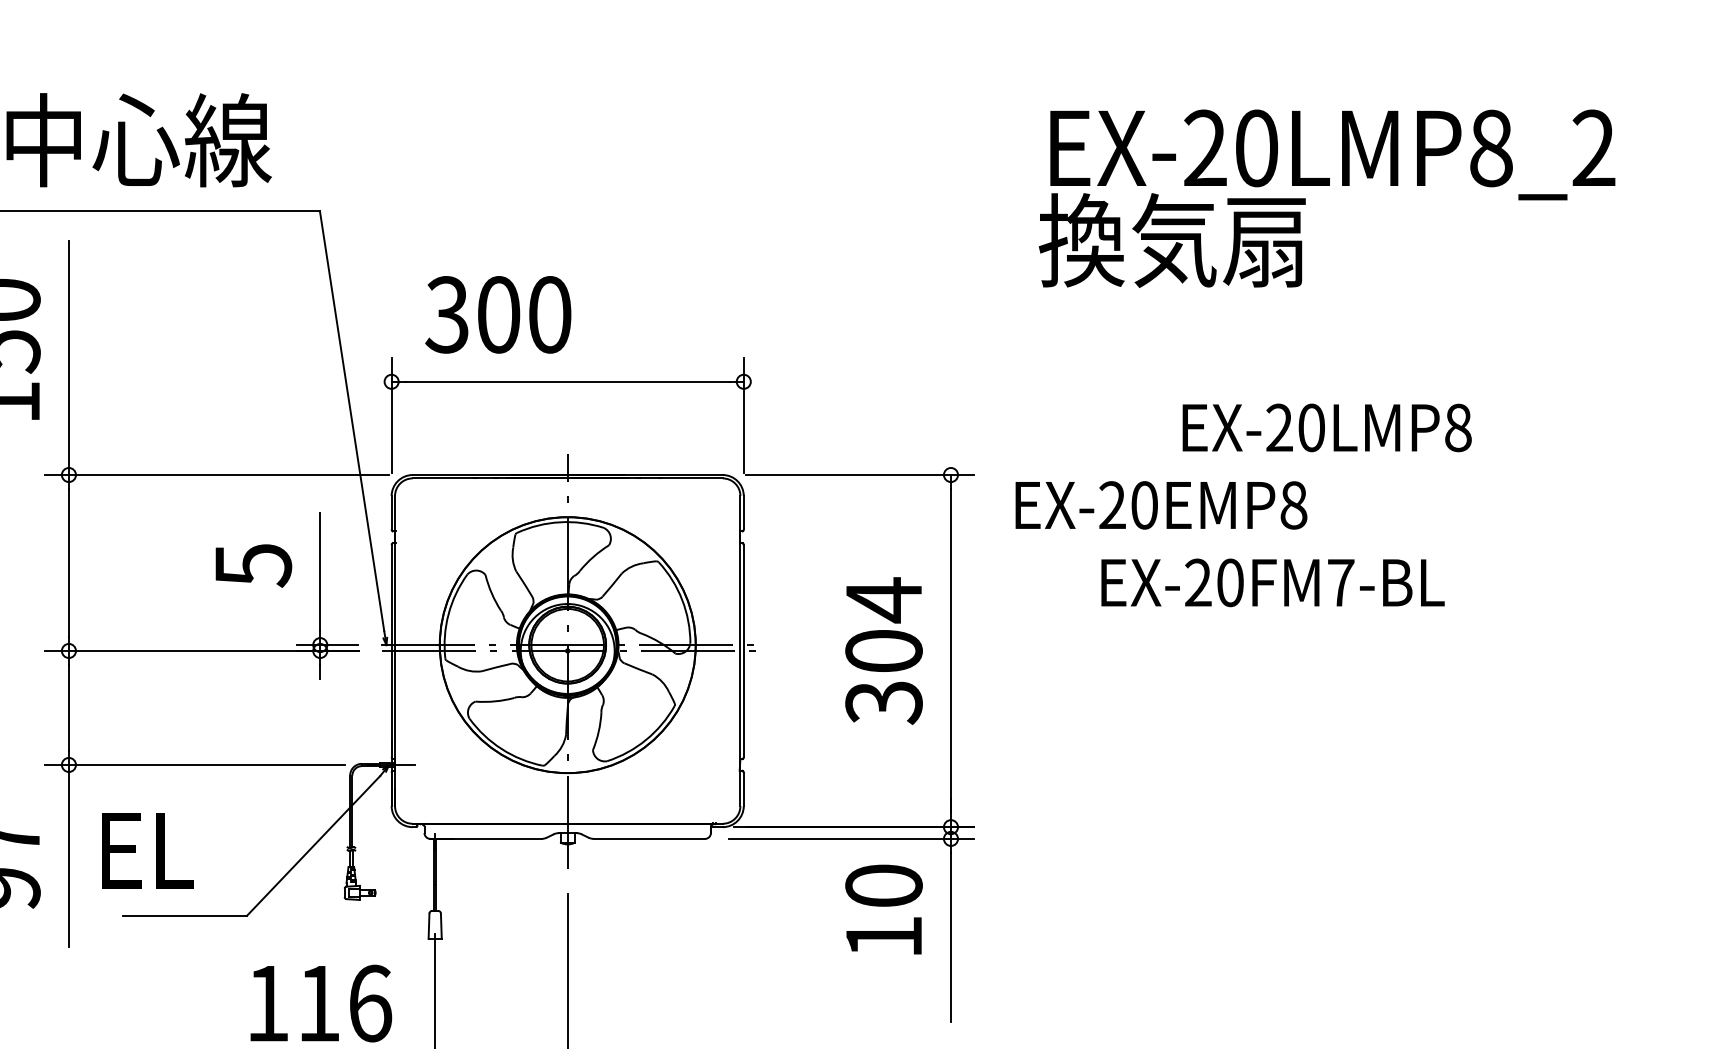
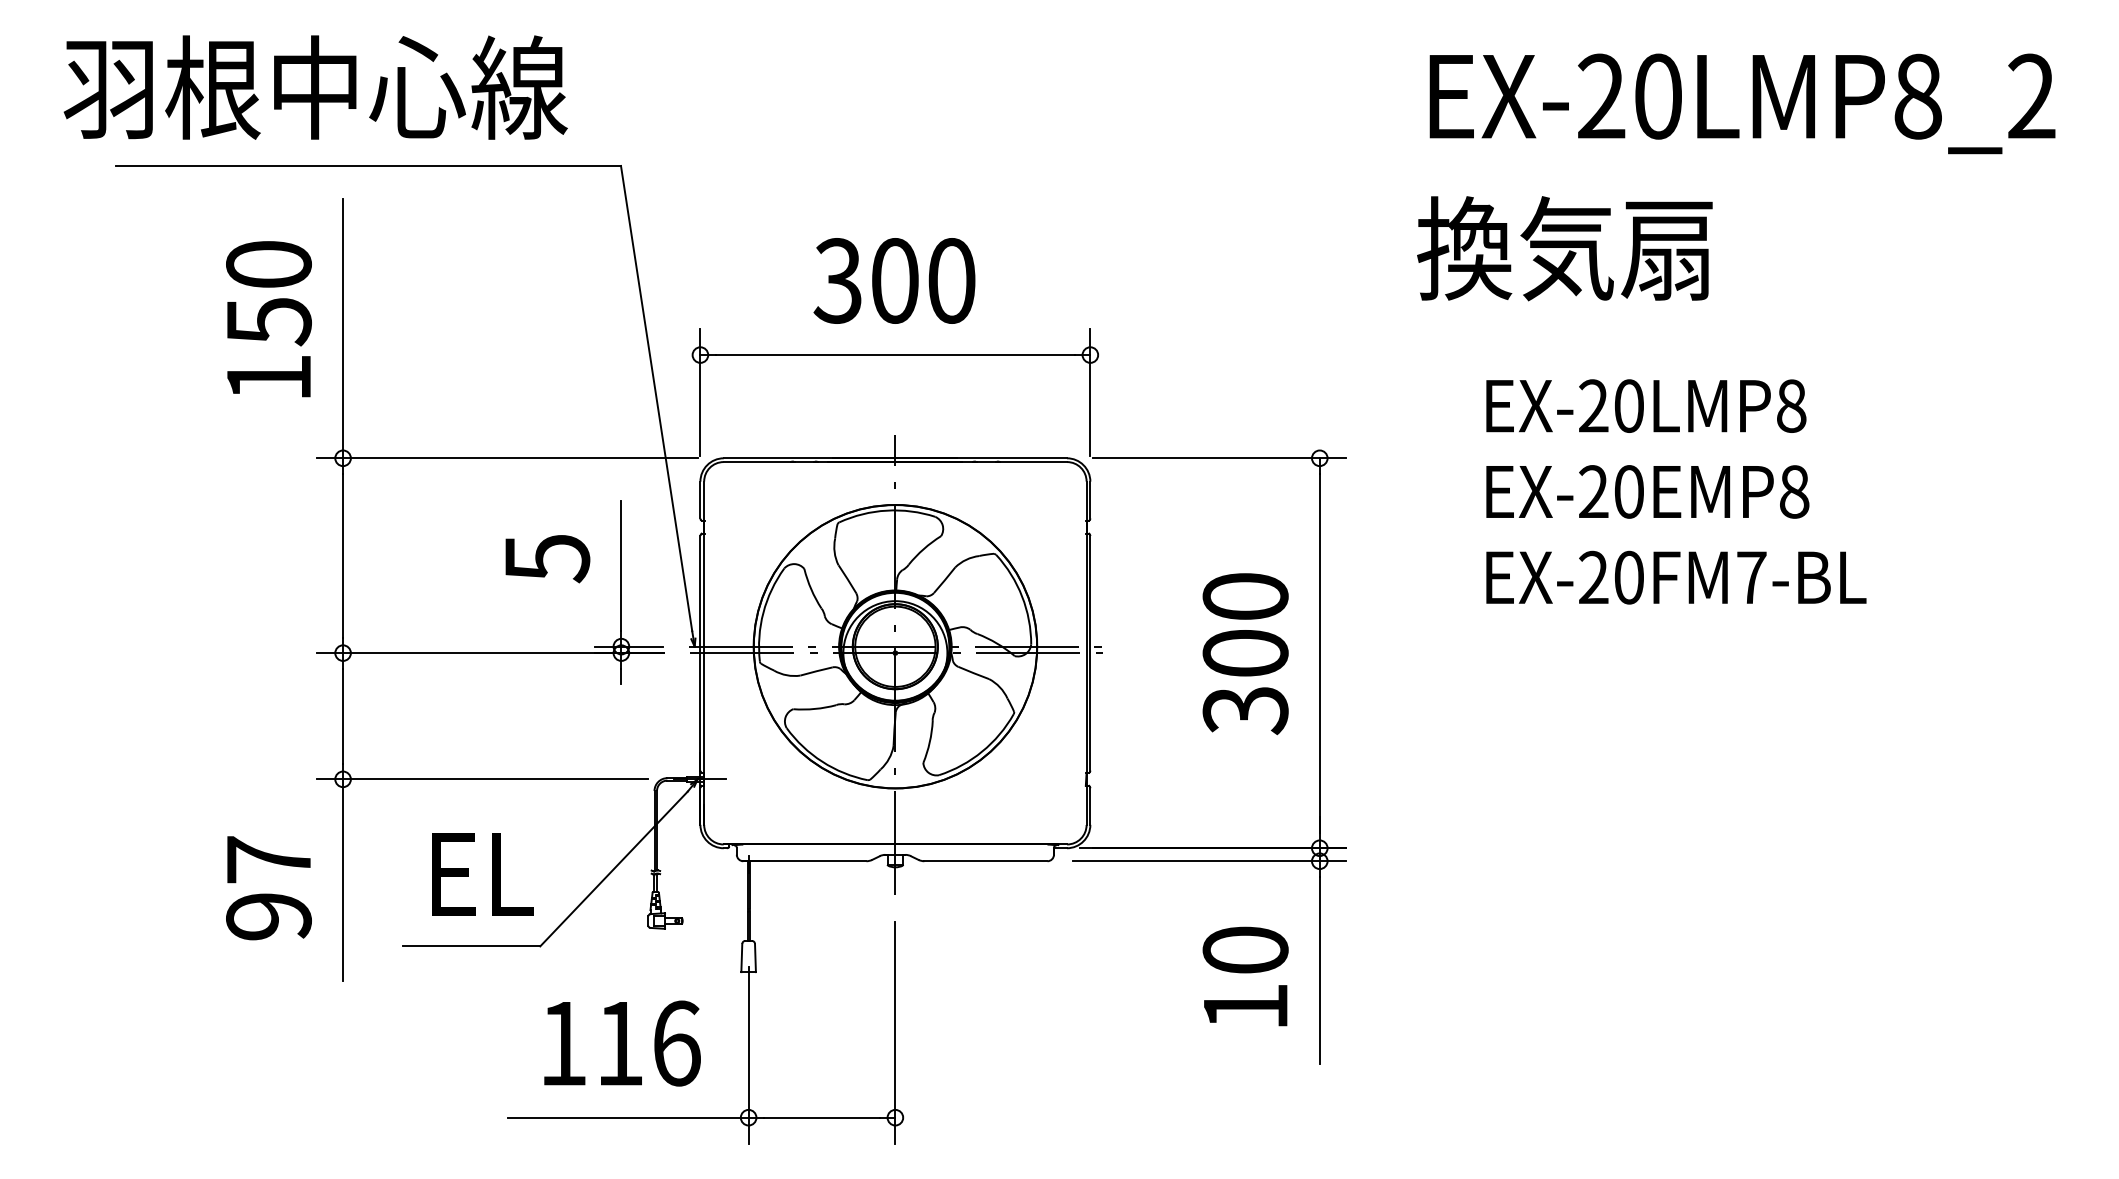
text: (1171, 240) -> (1564, 248), moved
text: (498, 314) -> (894, 280), moved
text: (1327, 427) -> (1646, 405), moved
text: (1161, 505) -> (1647, 491), moved
text: (883, 599) -> (1245, 596), 304 -> 300
text: (147, 850) -> (482, 874), moved
text: (883, 909) -> (1245, 976), moved

